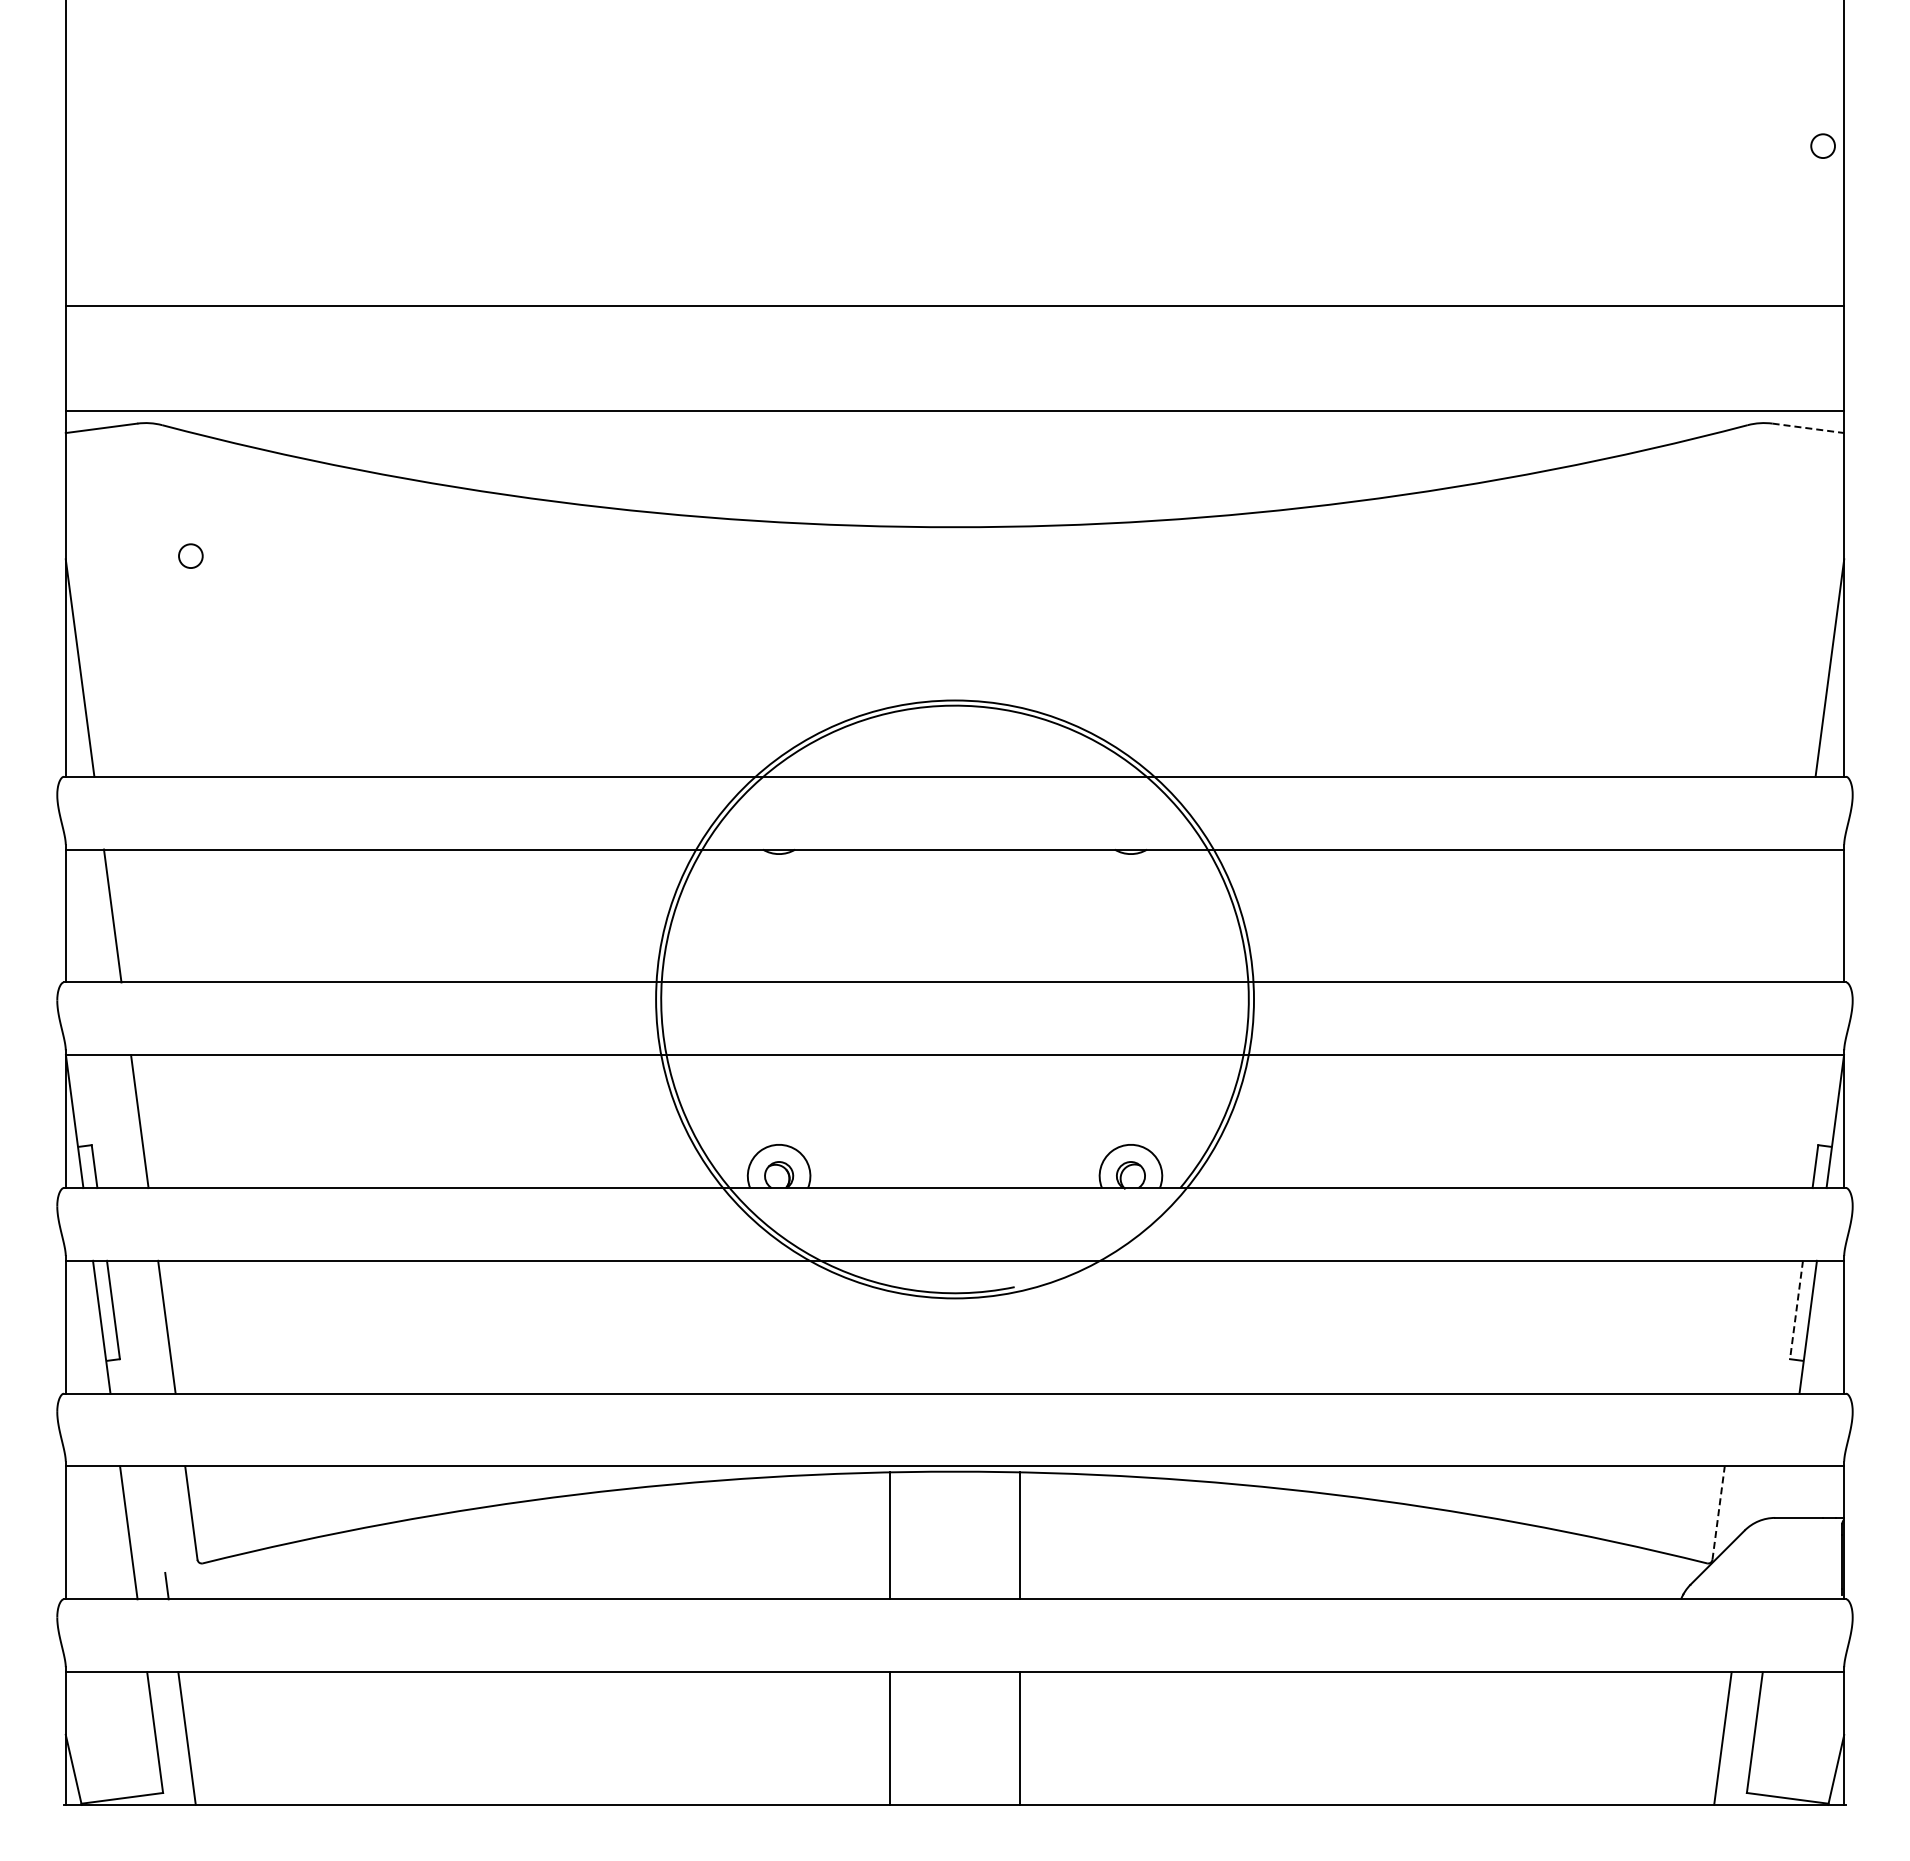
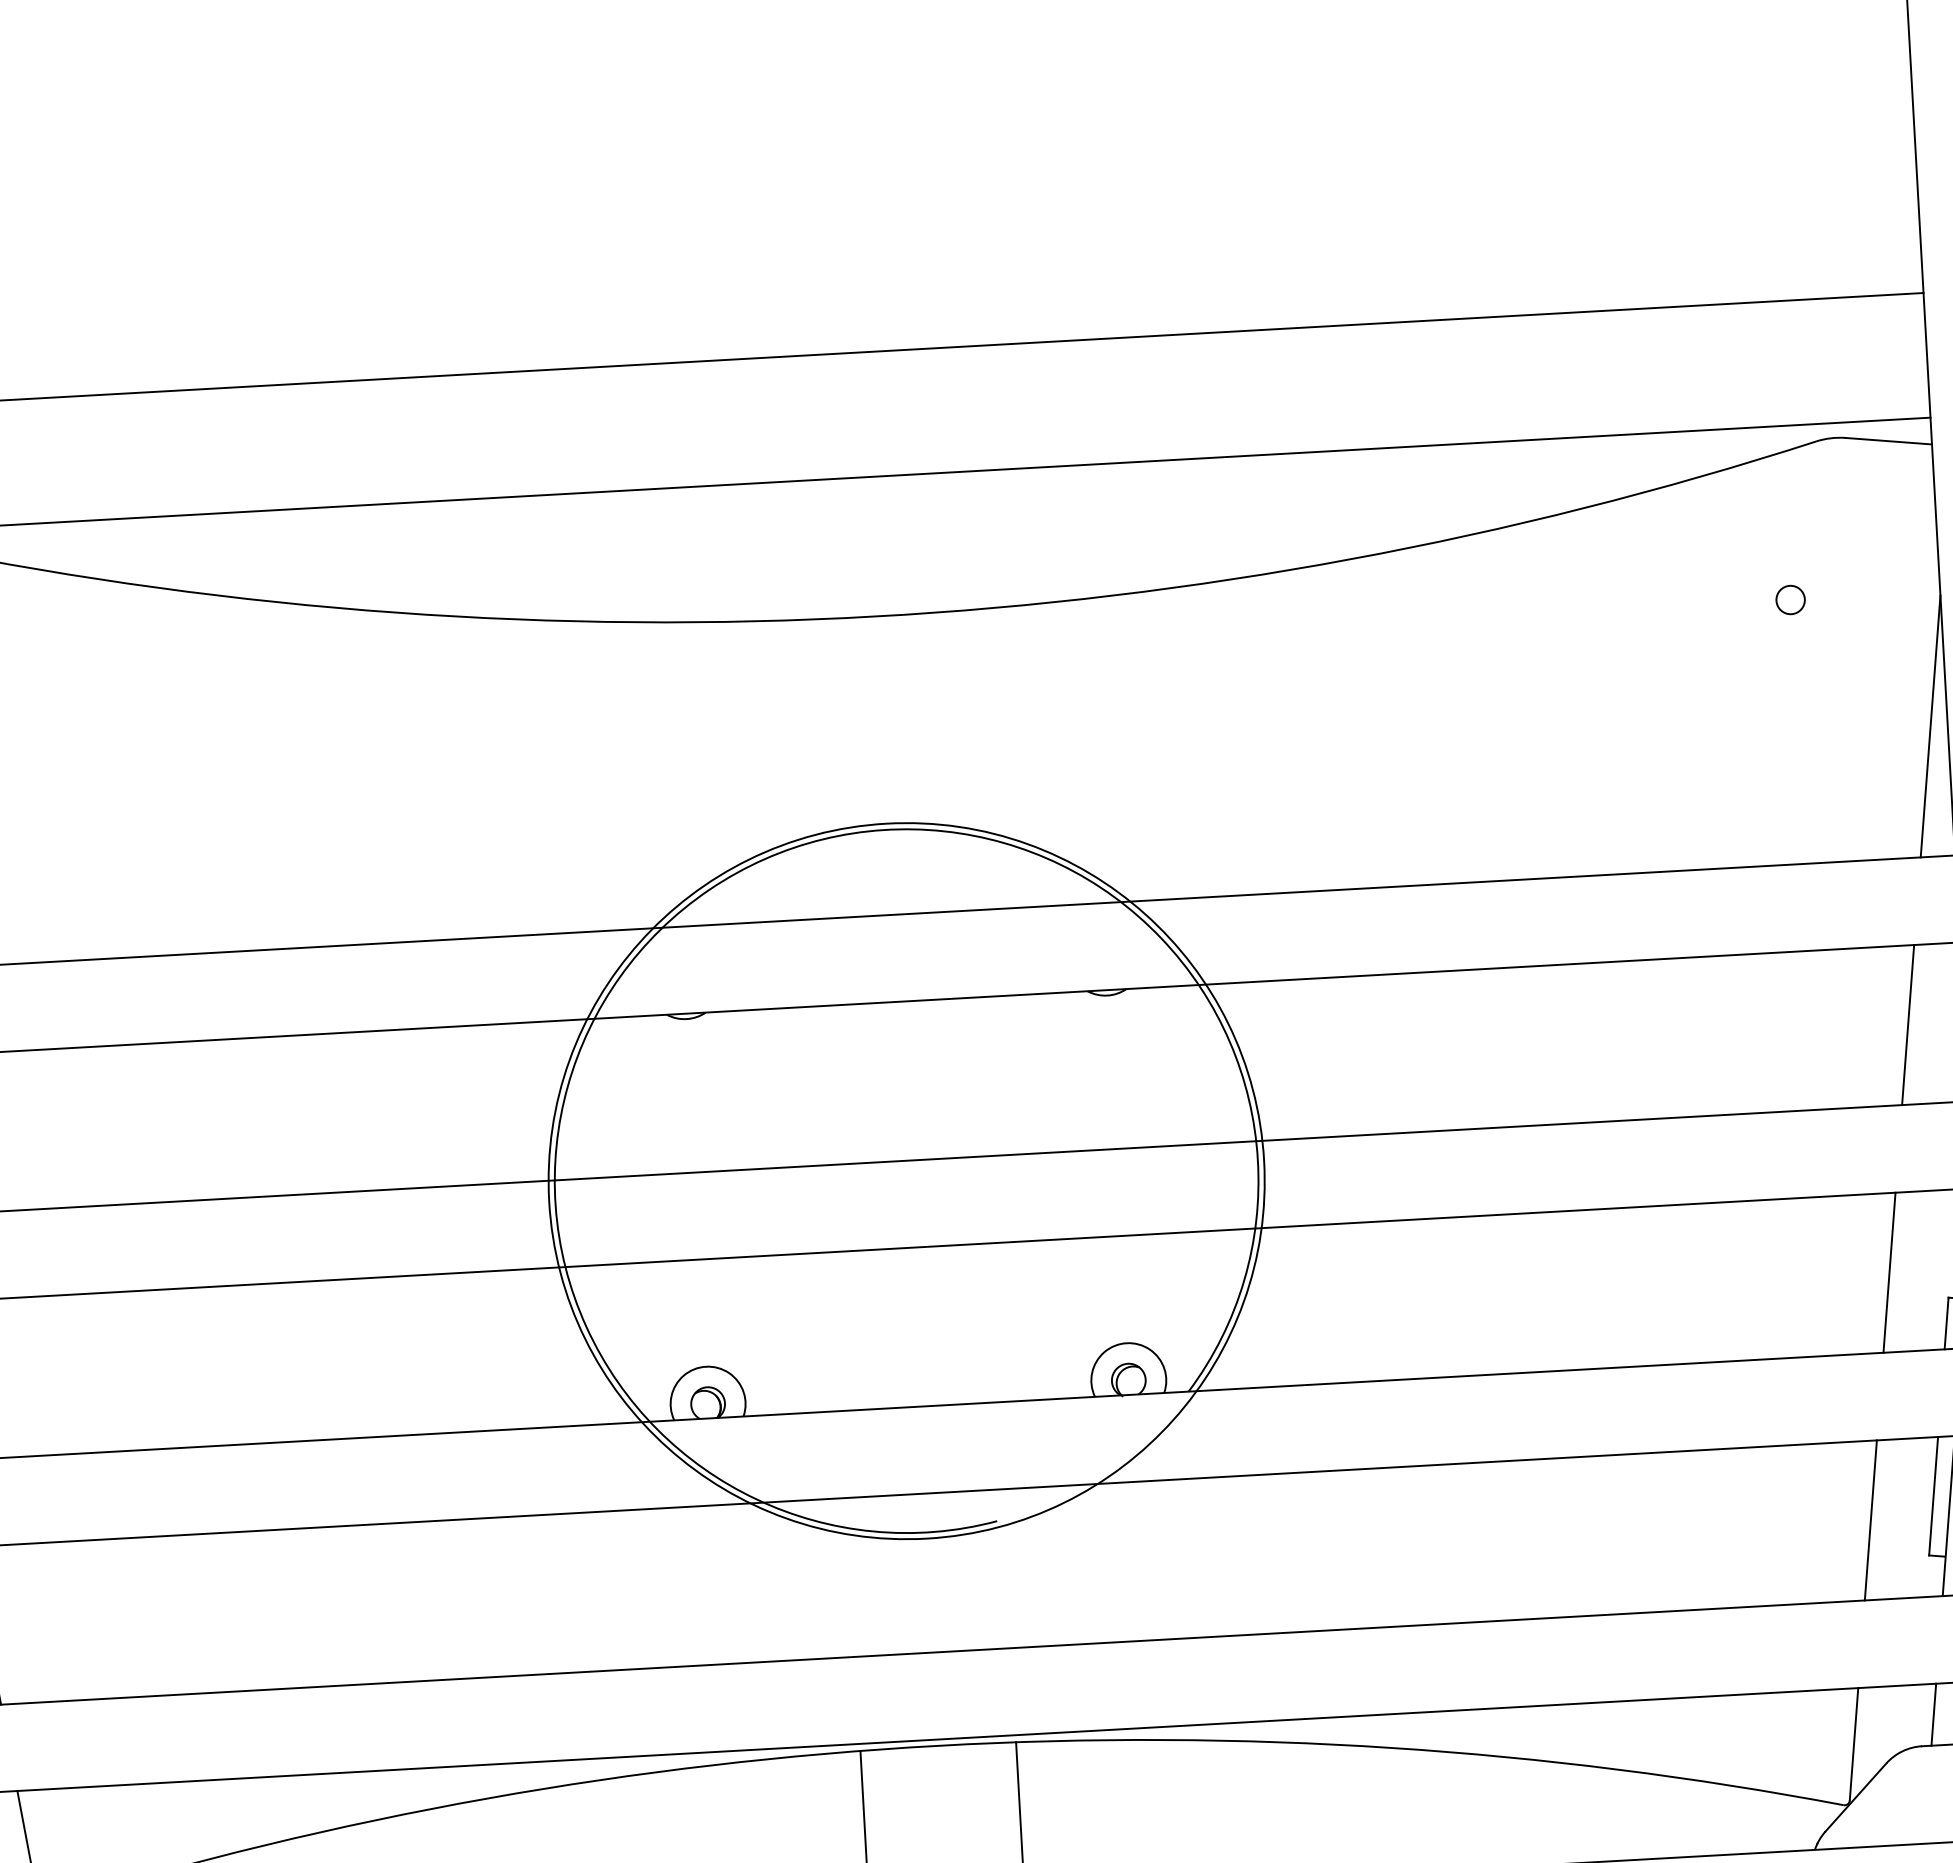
circle: (1822, 145) -> (1789, 599), moved
line: (1808, 428) -> (1889, 441), dashed -> solid
line: (1796, 915) -> (1907, 1024), added
line: (1769, 1121) -> (1888, 1272), added
line: (1796, 1309) -> (1933, 1495), dashed -> solid
line: (1742, 1326) -> (1870, 1519), added
line: (1786, 1491) -> (1933, 1713), added
line: (1718, 1512) -> (1853, 1743), dashed -> solid

